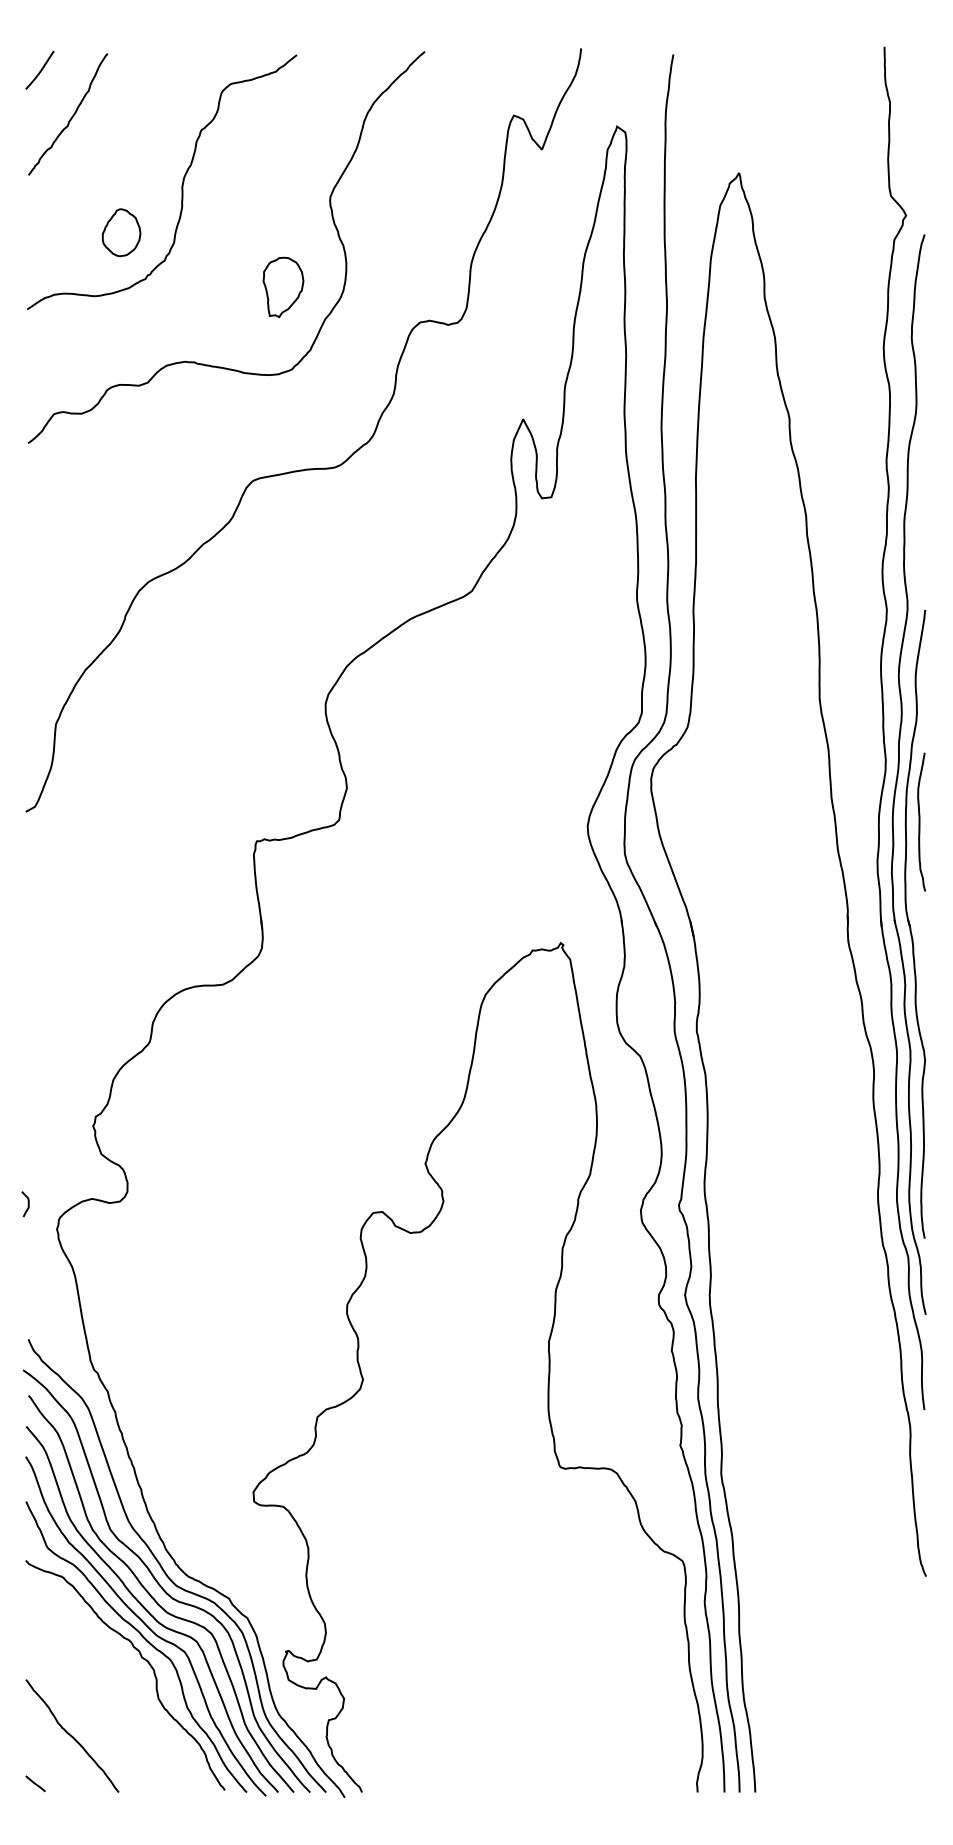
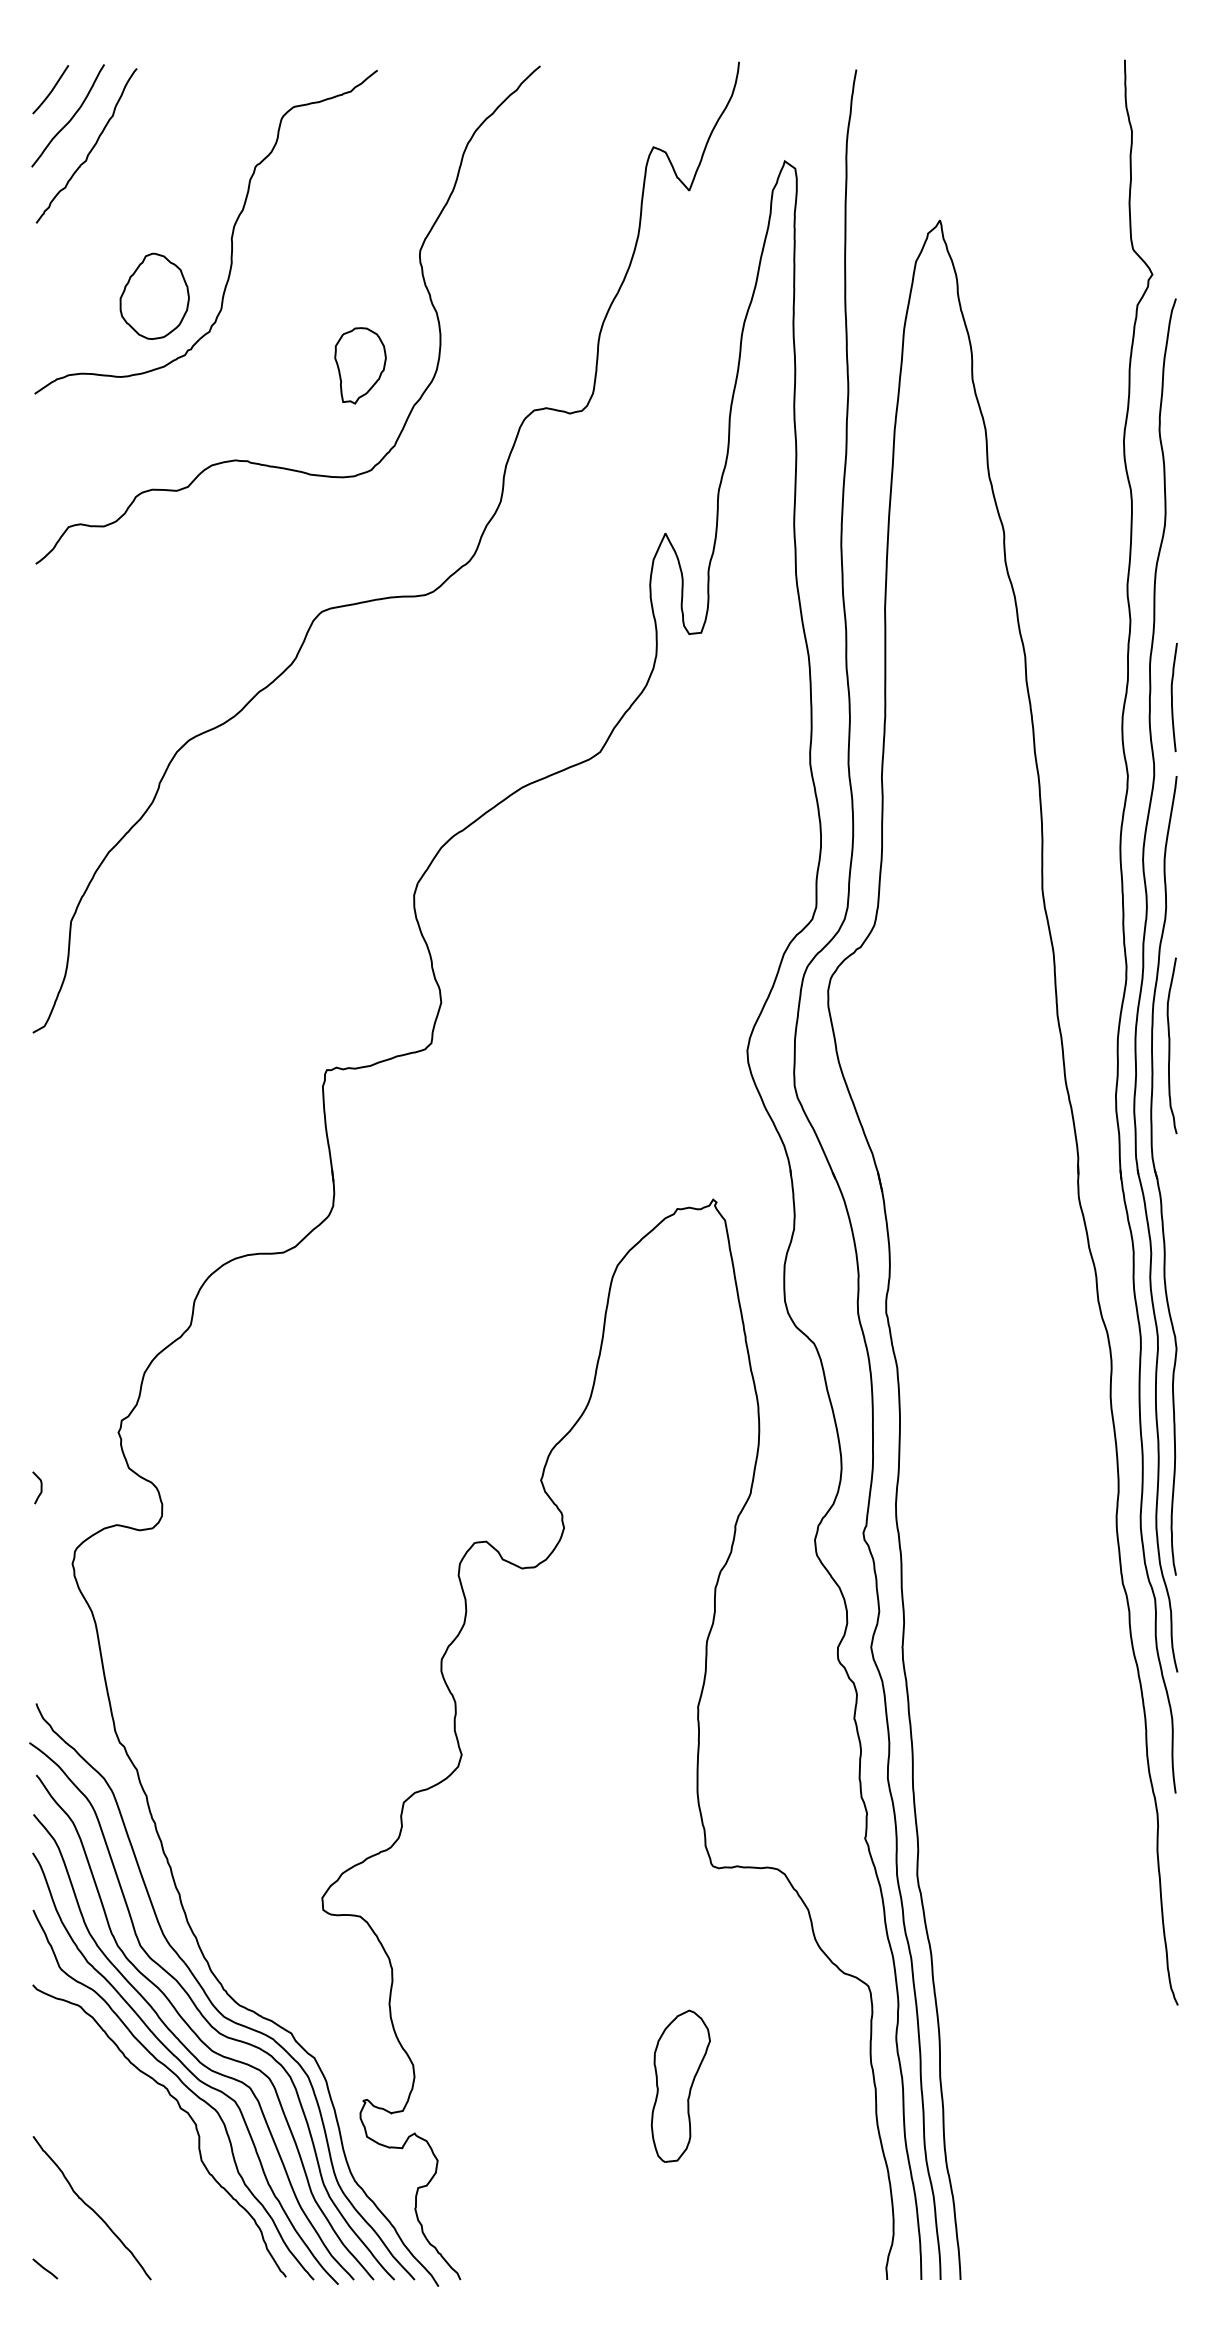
curve: (55, 92) -> (70, 118), added
part: (121, 232) -> (154, 295), size x1.43
curve: (921, 548) -> (1172, 697), added
curve: (27, 1203) -> (40, 1487), moved
part: (535, 1639) -> (680, 2085), added

